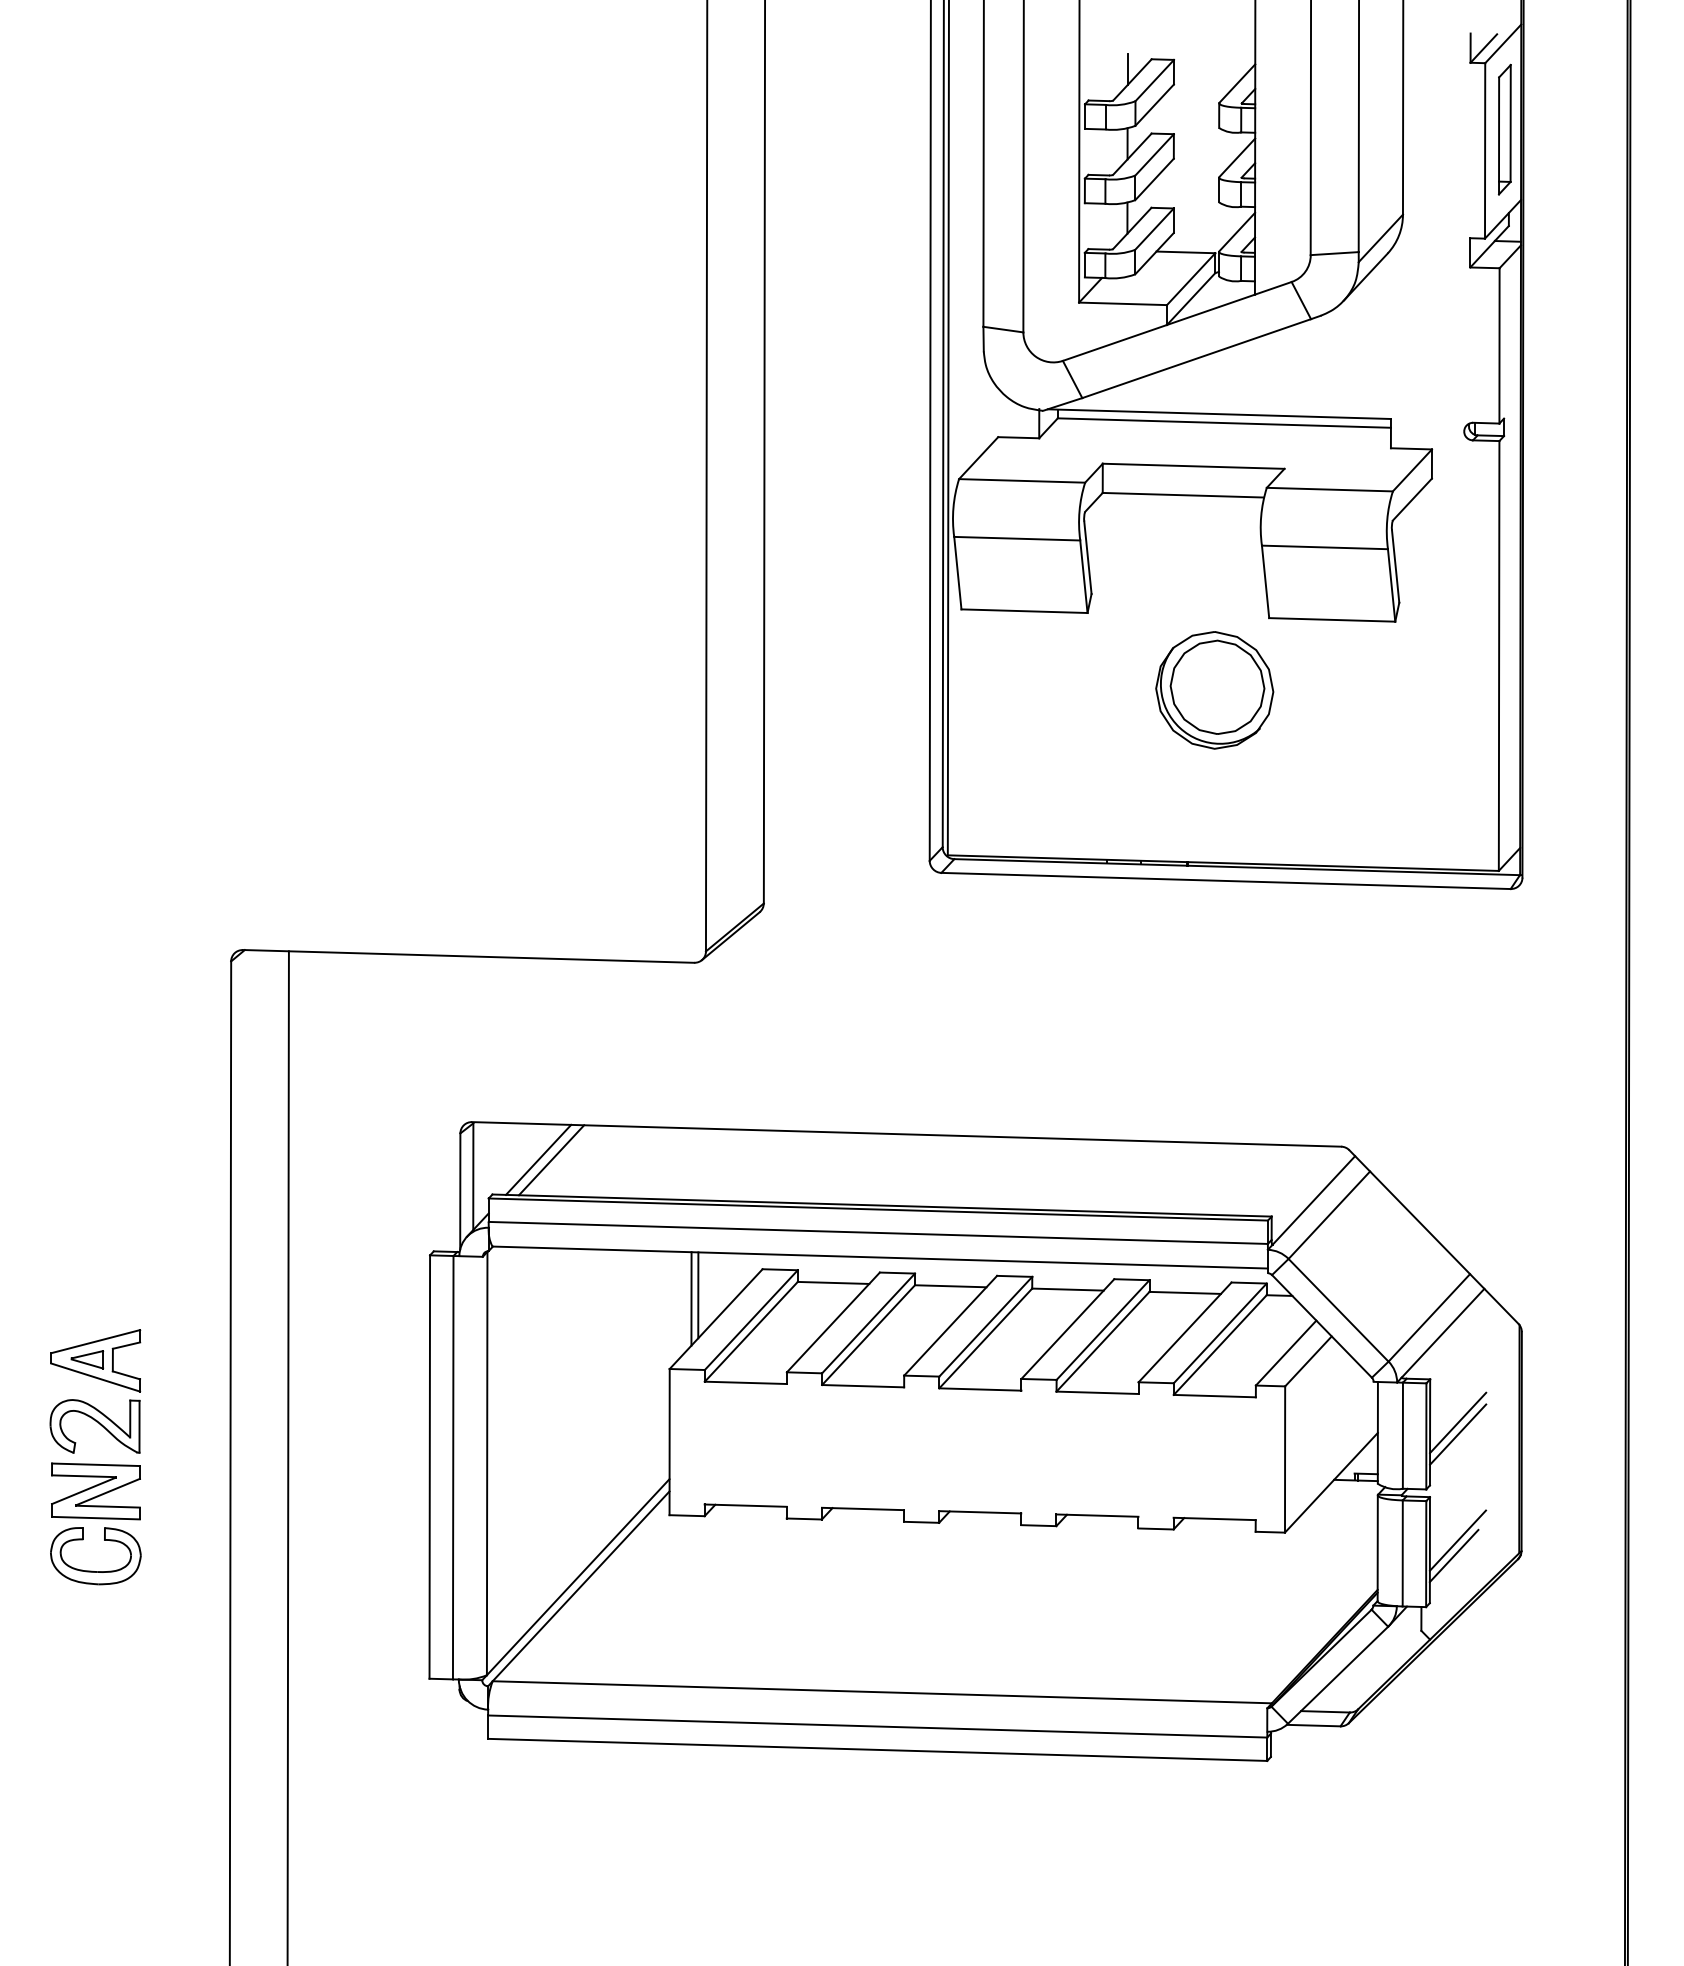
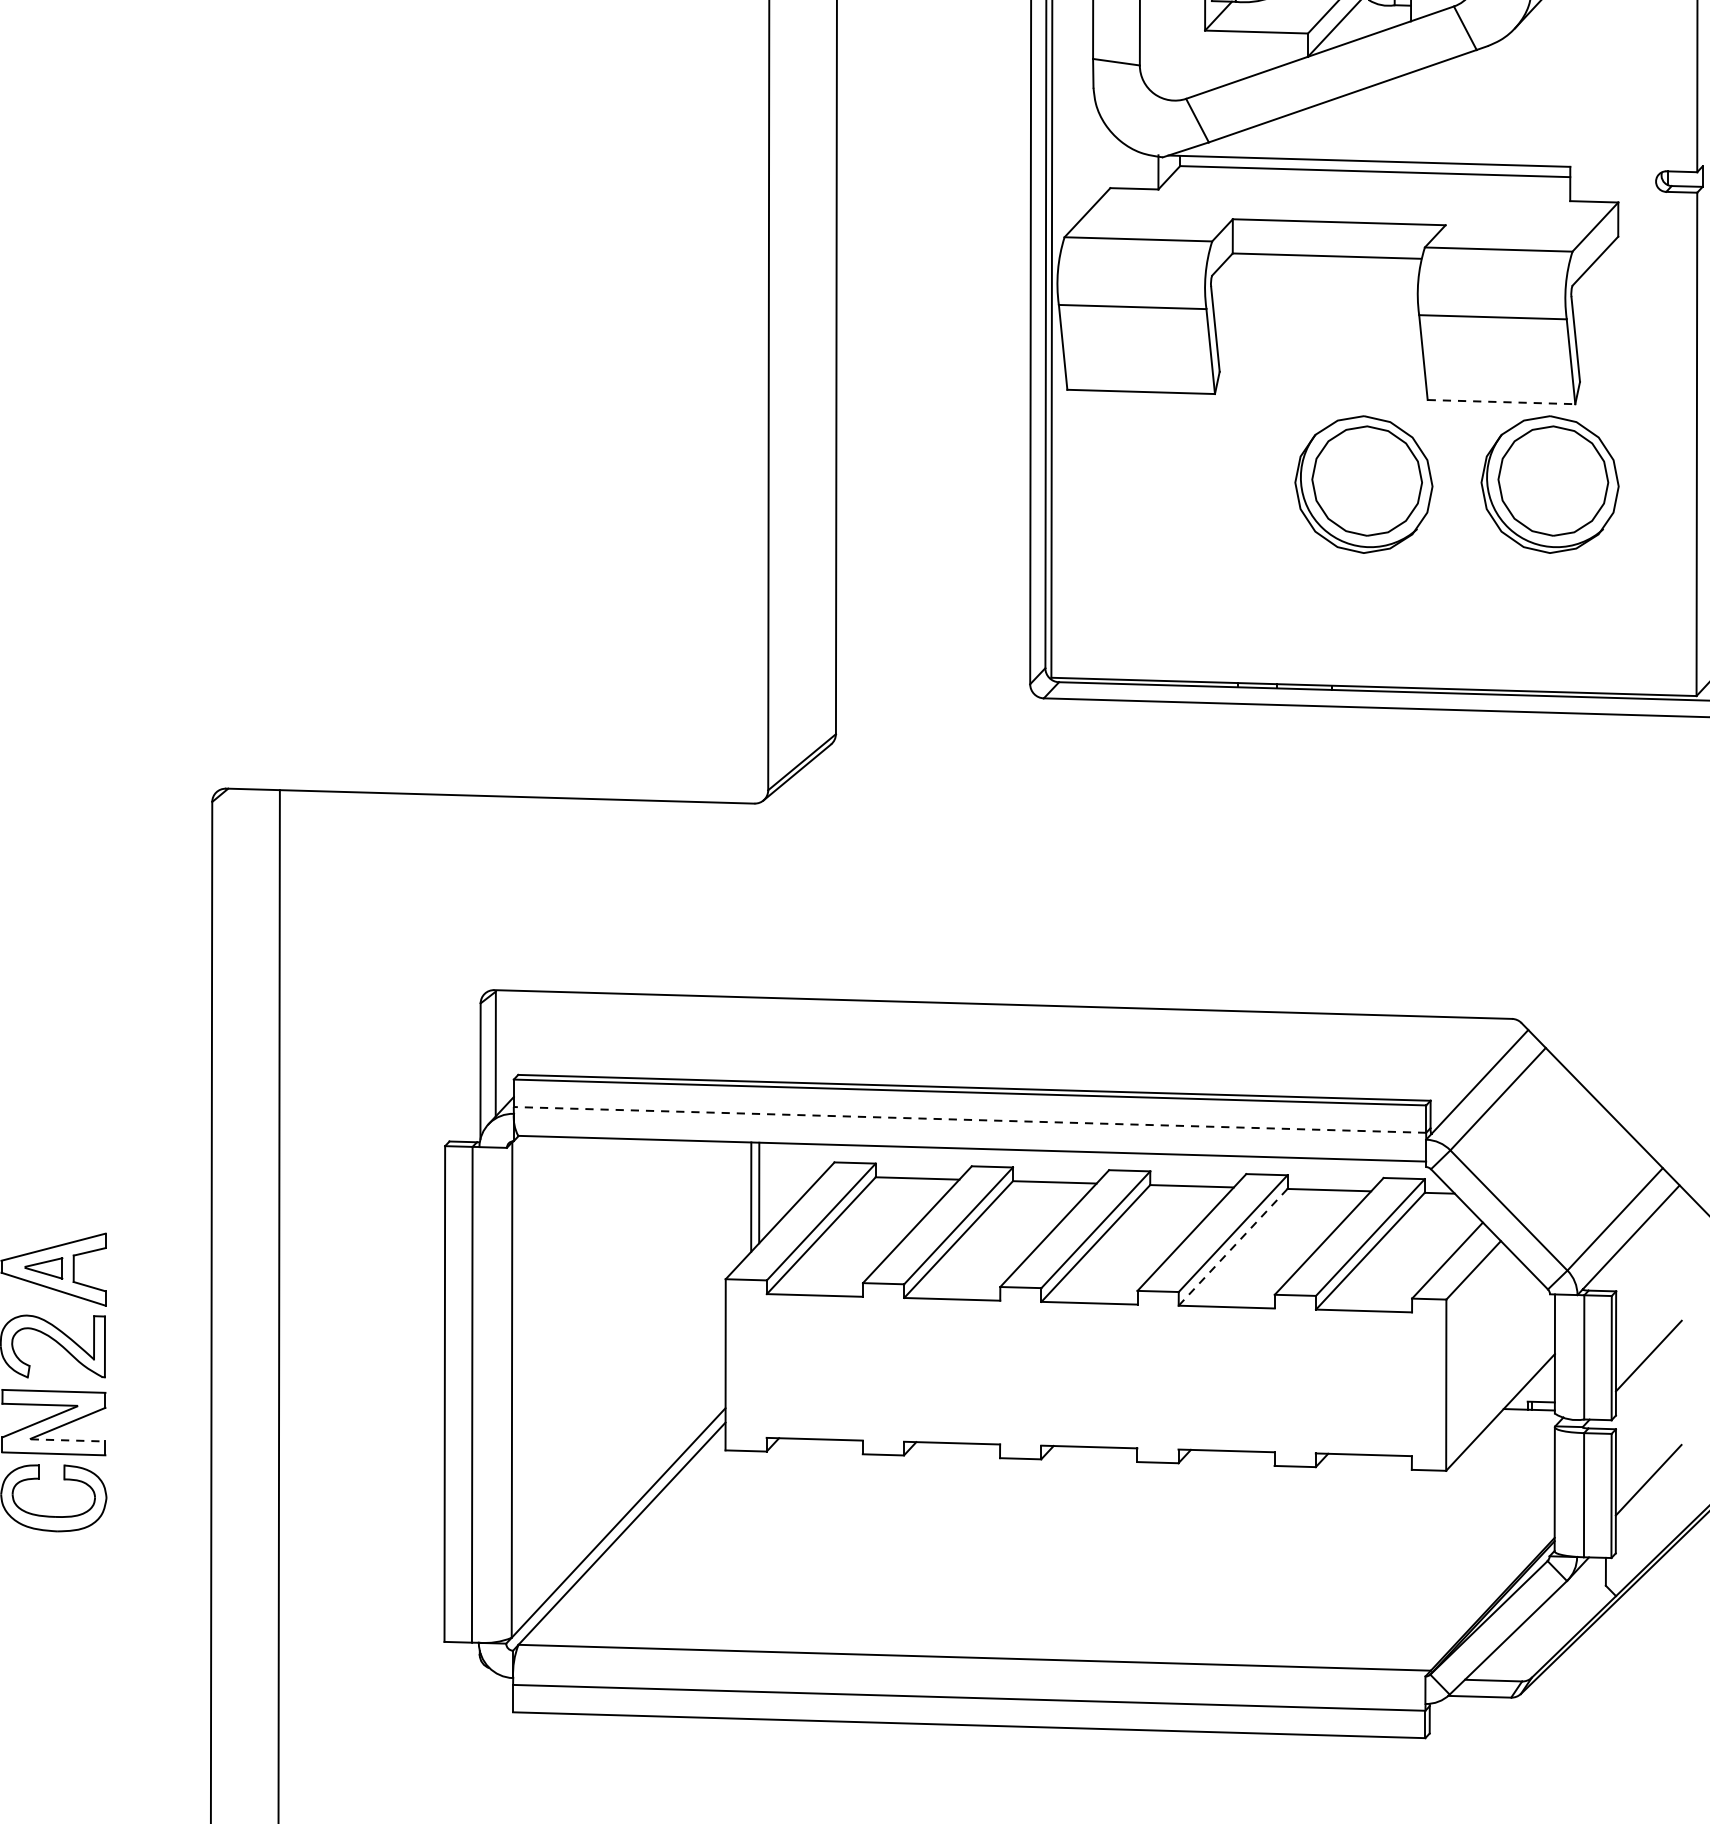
line: (1332, 619) -> (1501, 401), solid -> dashed
part: (1373, 690) -> (1549, 484), added
line: (538, 1159) -> (572, 1033), removed
line: (551, 1160) -> (587, 1035), removed
line: (878, 1232) -> (970, 1119), solid -> dashed
line: (1102, 1342) -> (1232, 1248), solid -> dashed
line: (1458, 1422) -> (1649, 1341), removed
line: (108, 1506) -> (68, 1440), solid -> dashed
line: (1453, 1555) -> (1643, 1497), removed

